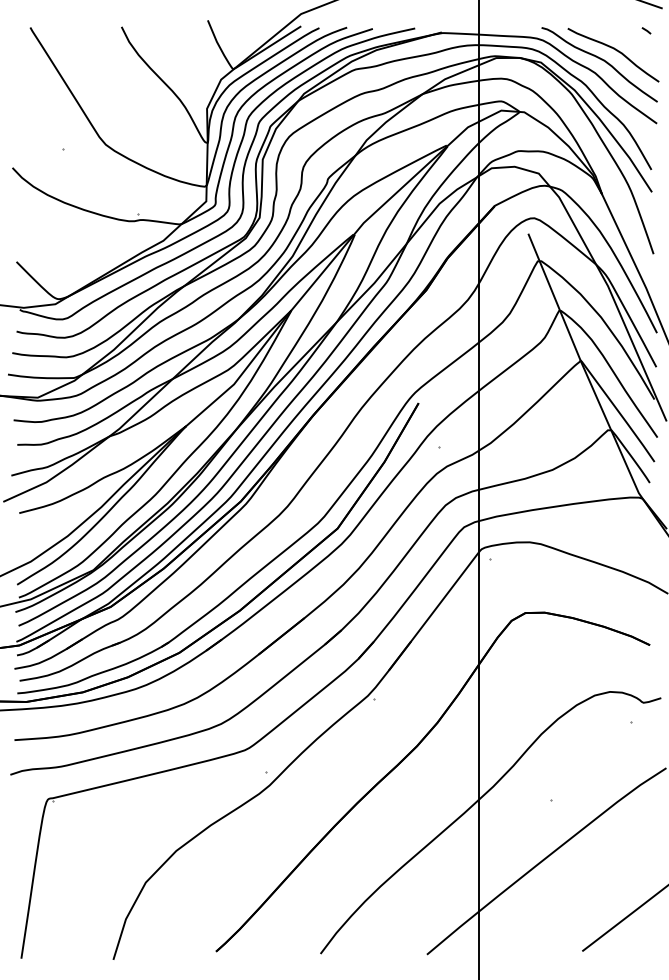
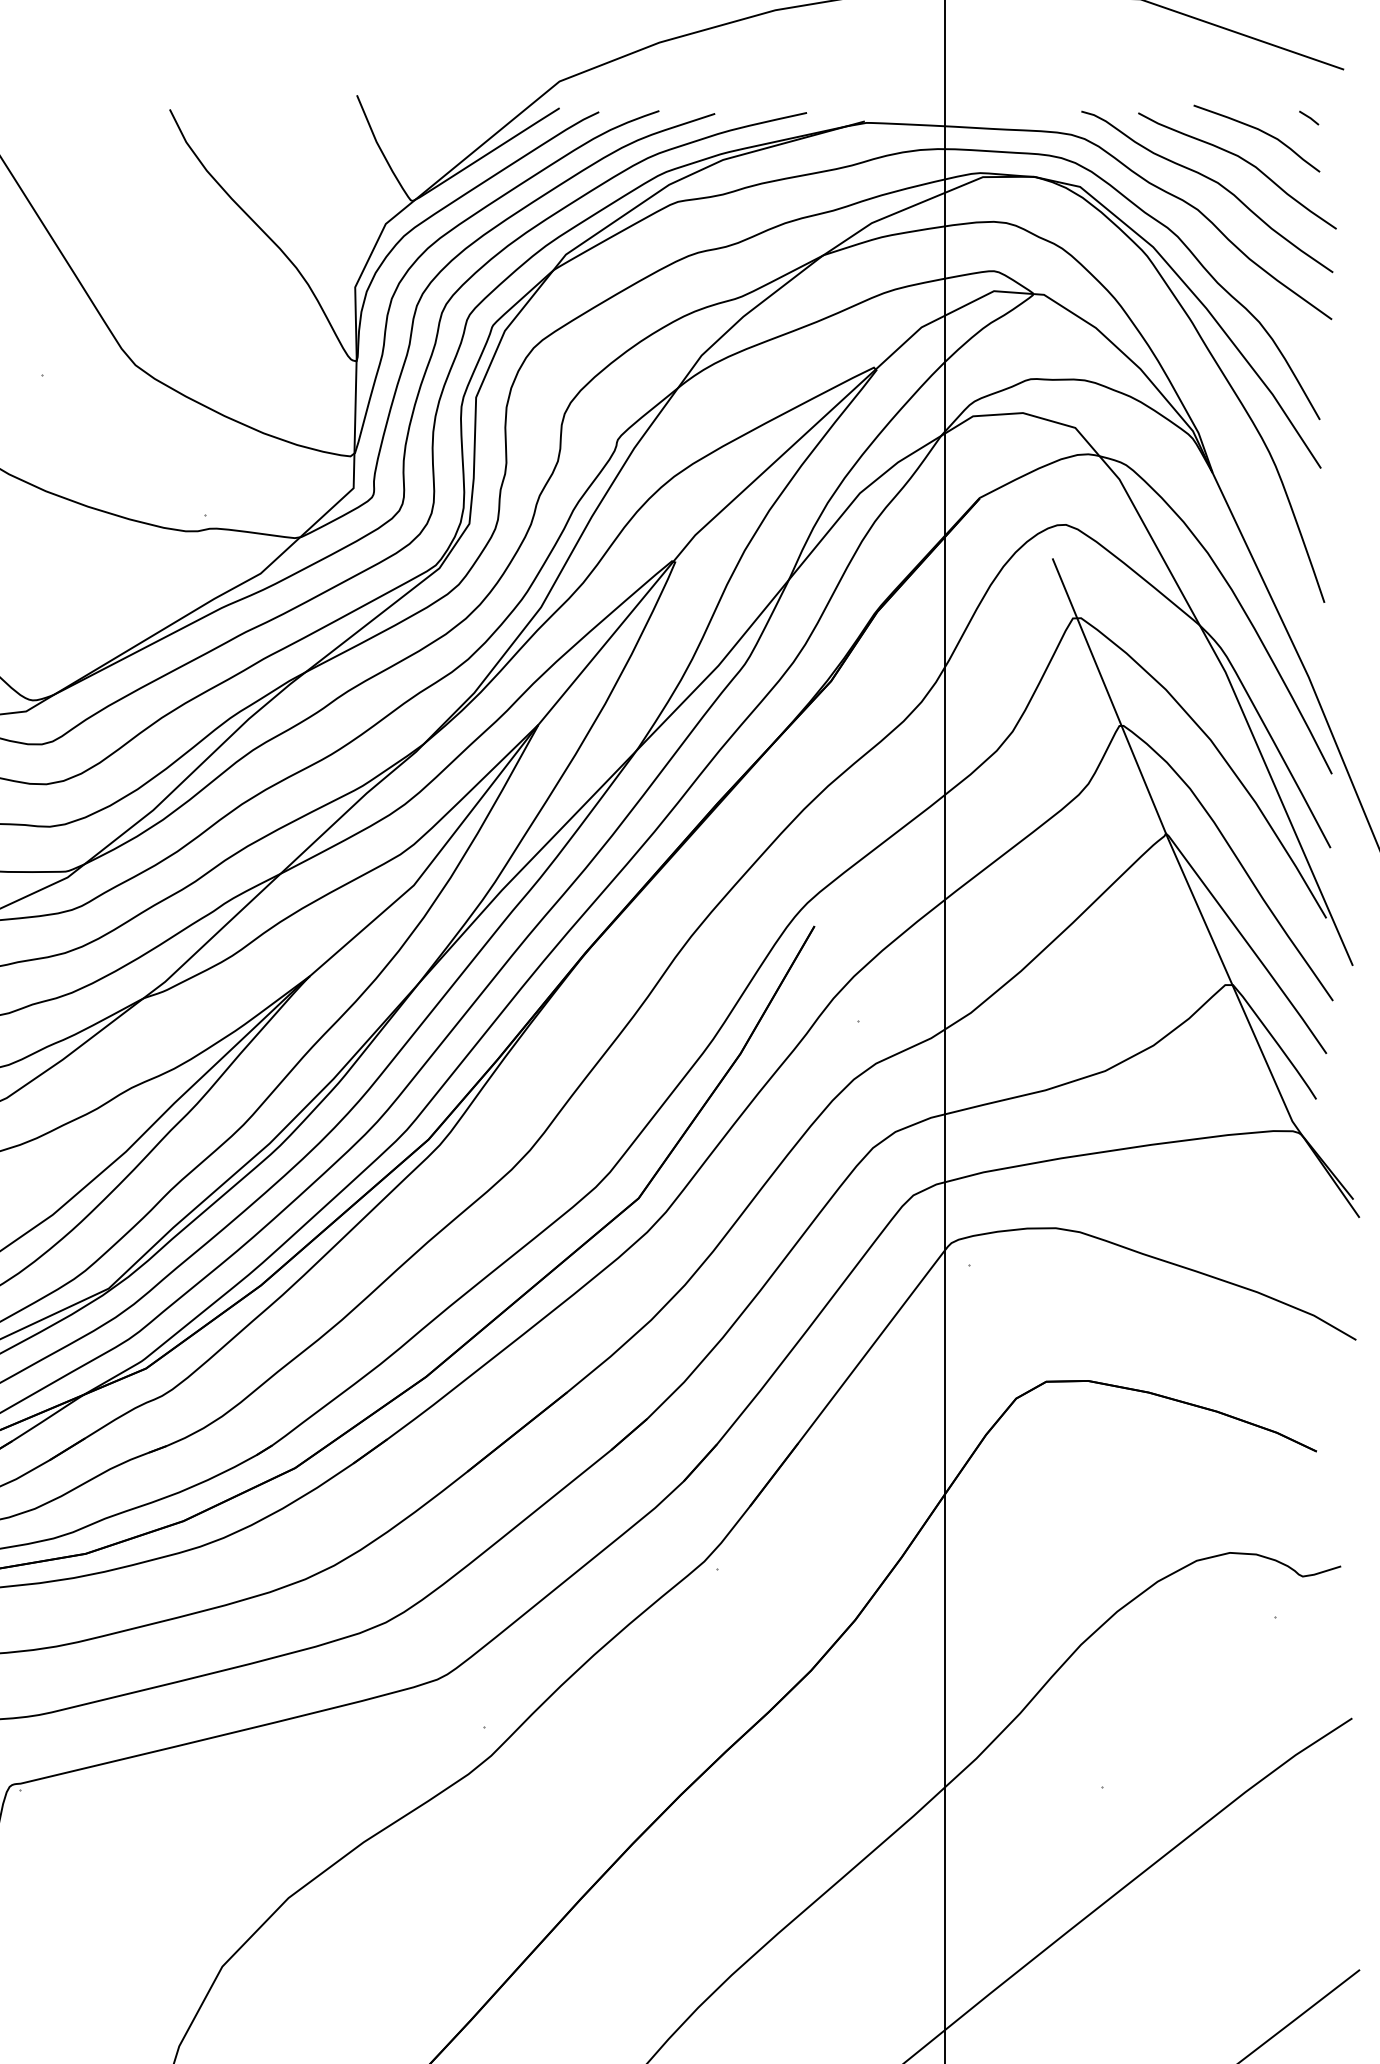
curve: (623, 37) -> (1259, 132), added

